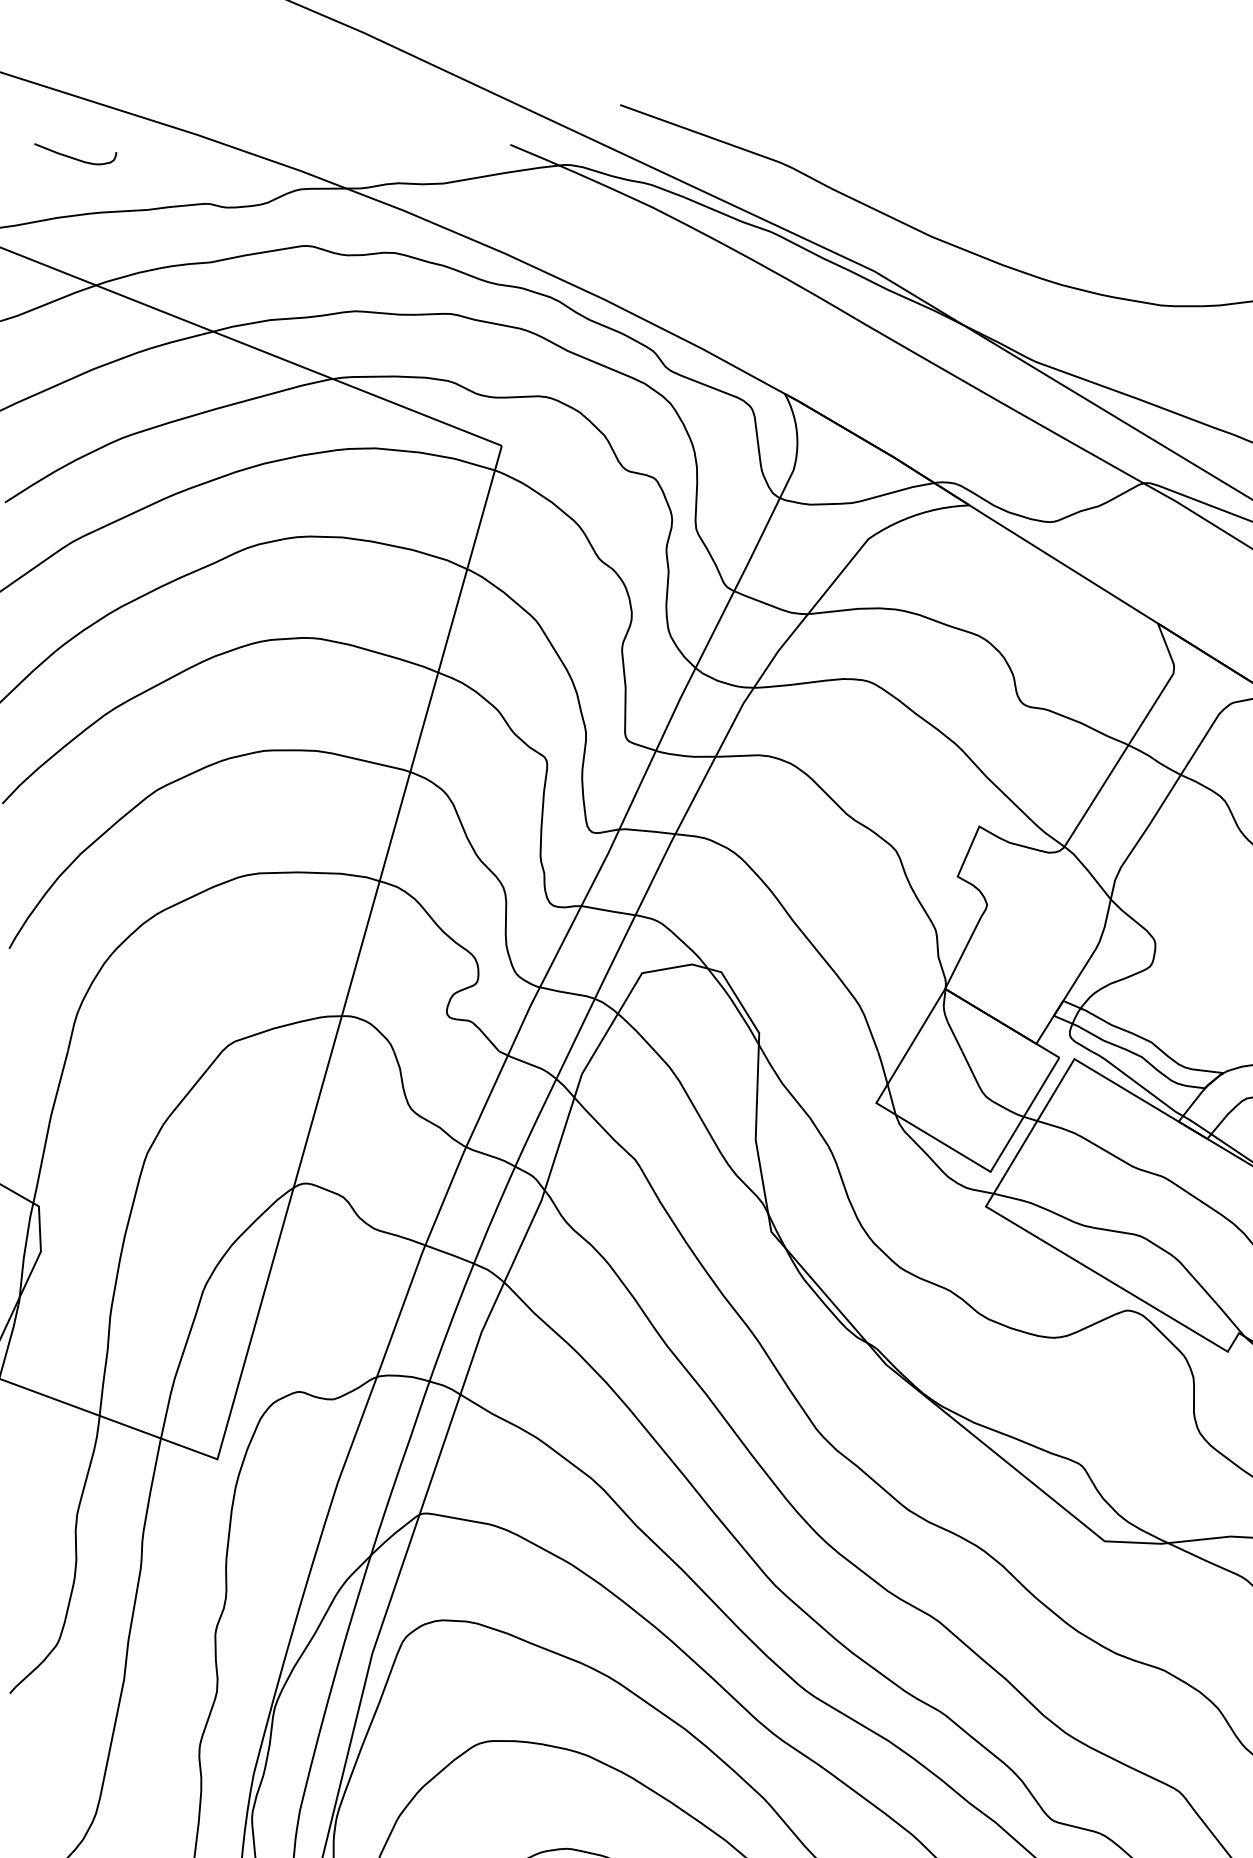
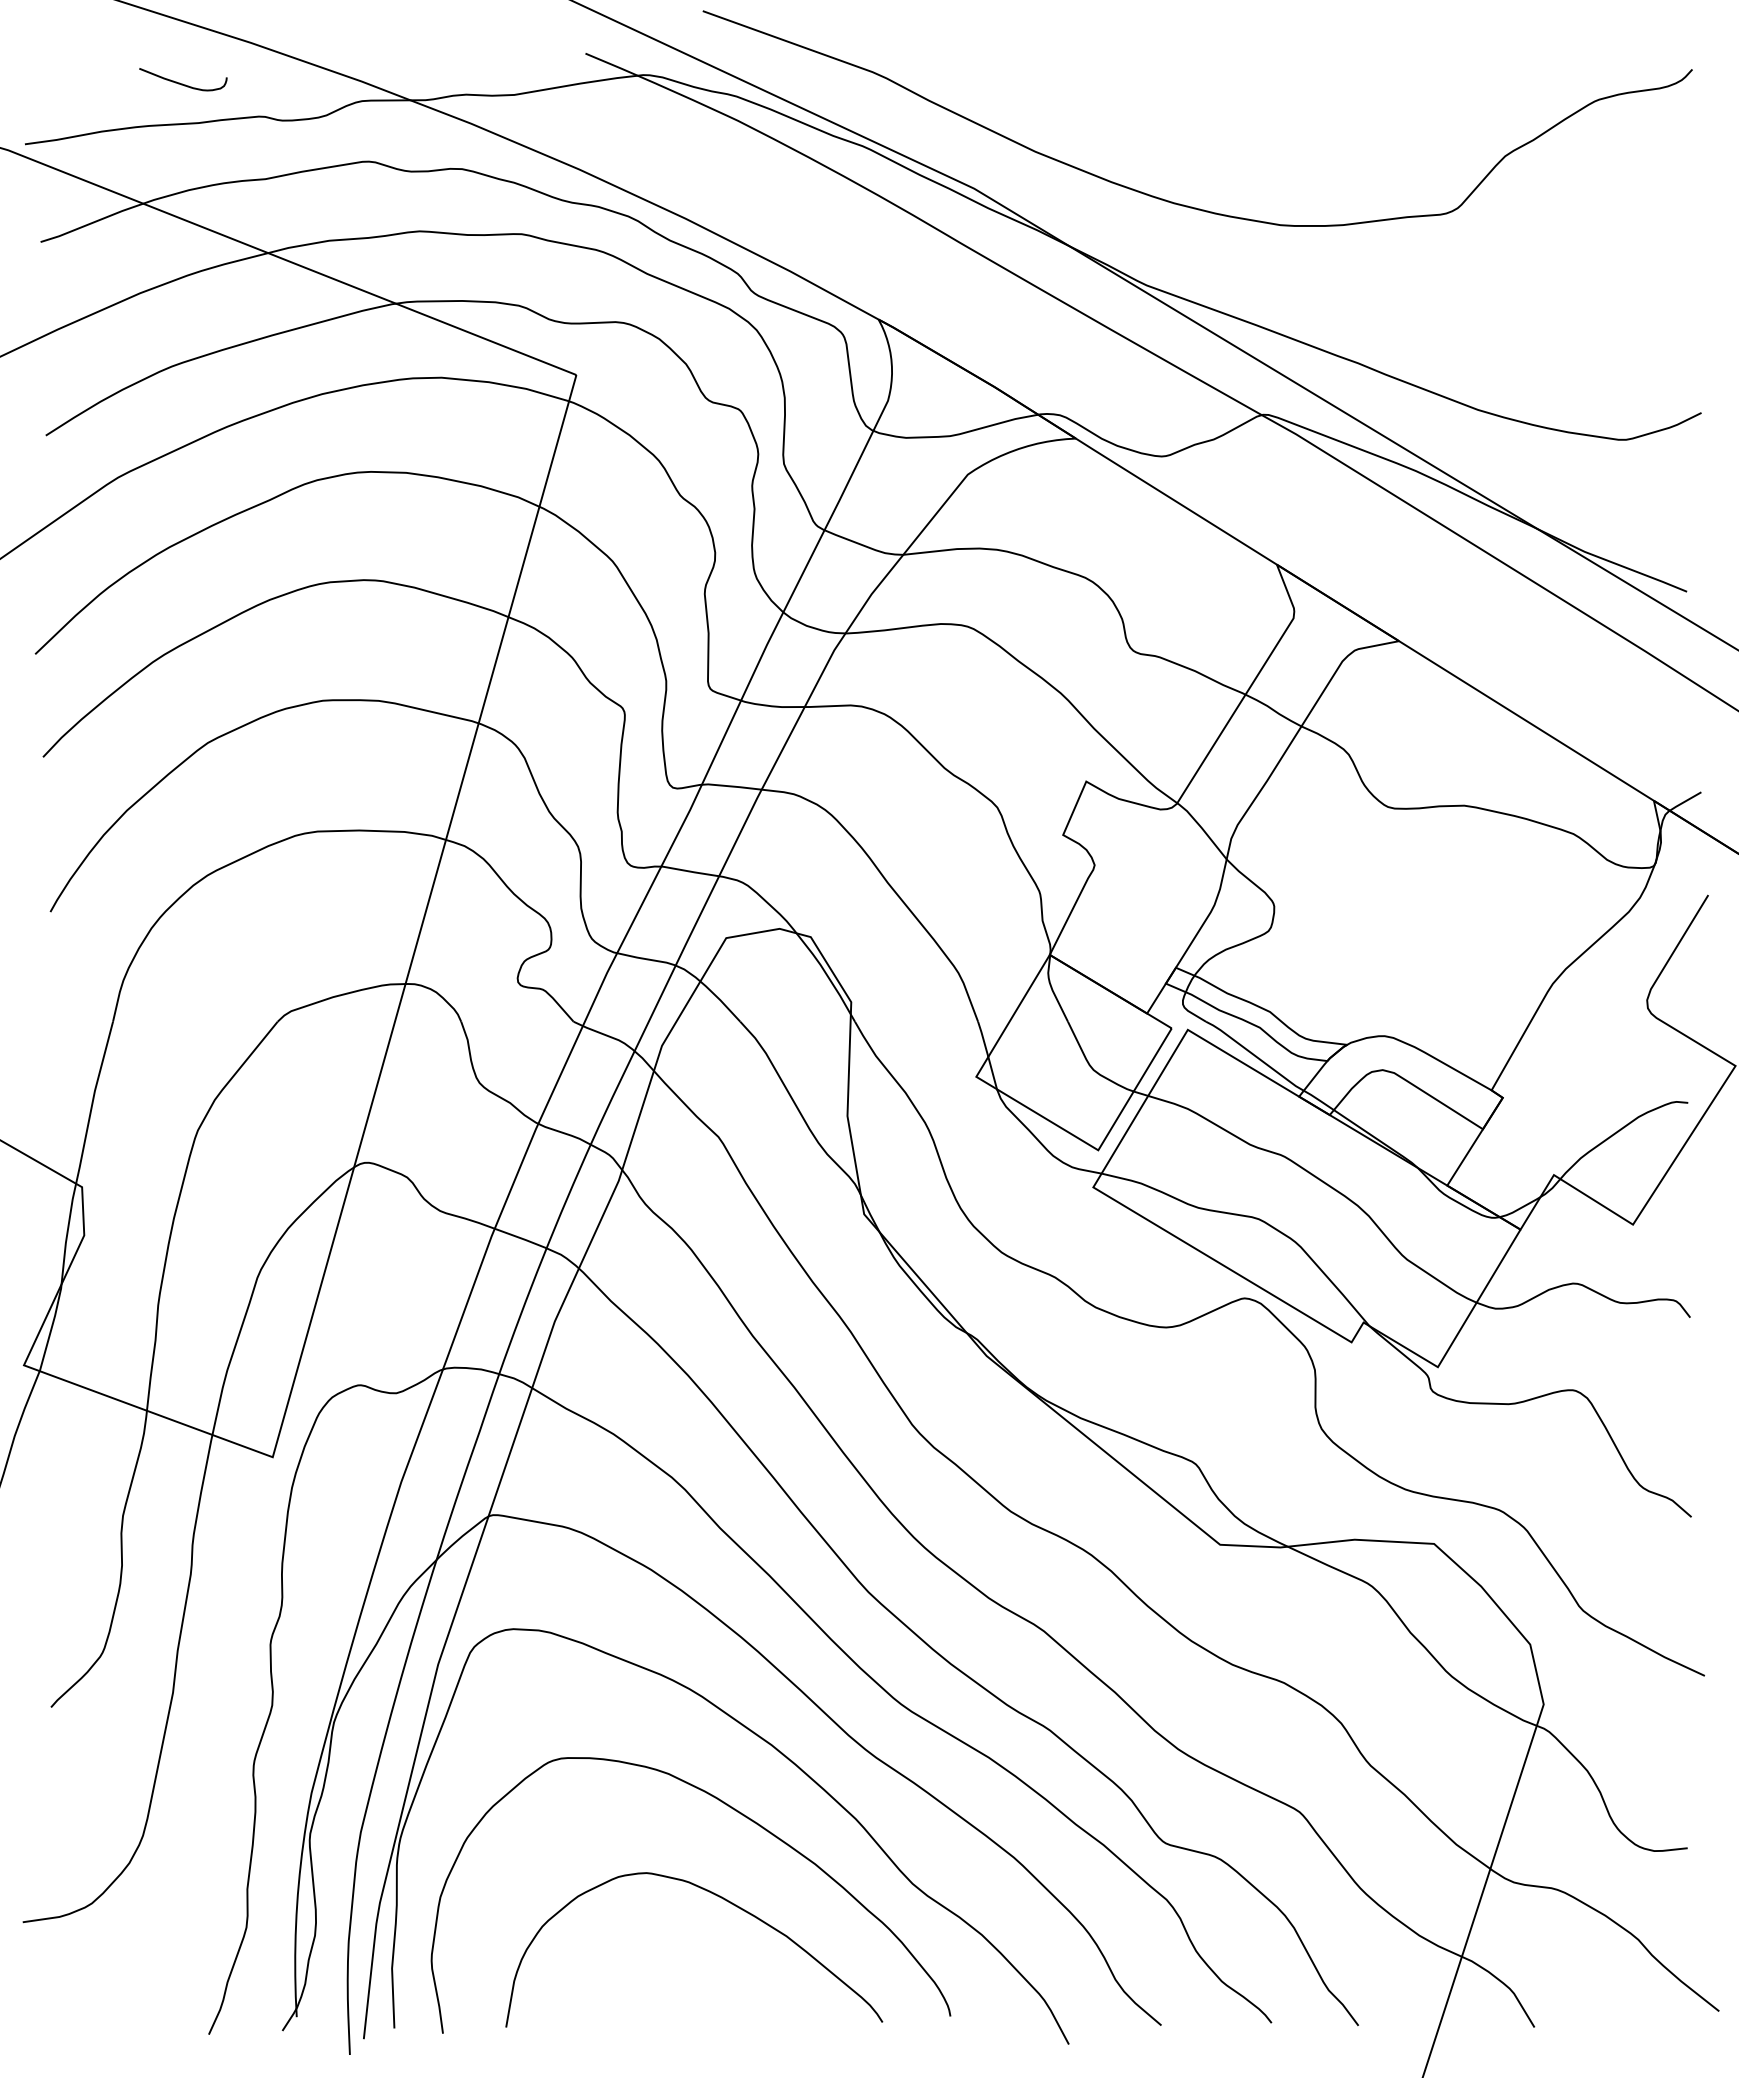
curve: (74, 157) -> (182, 83), moved

